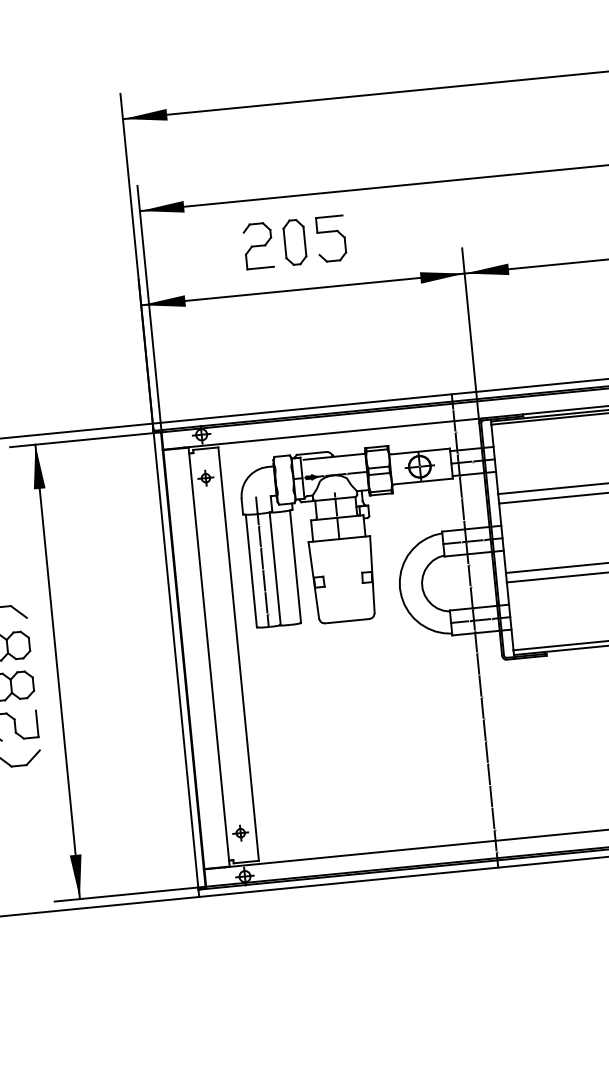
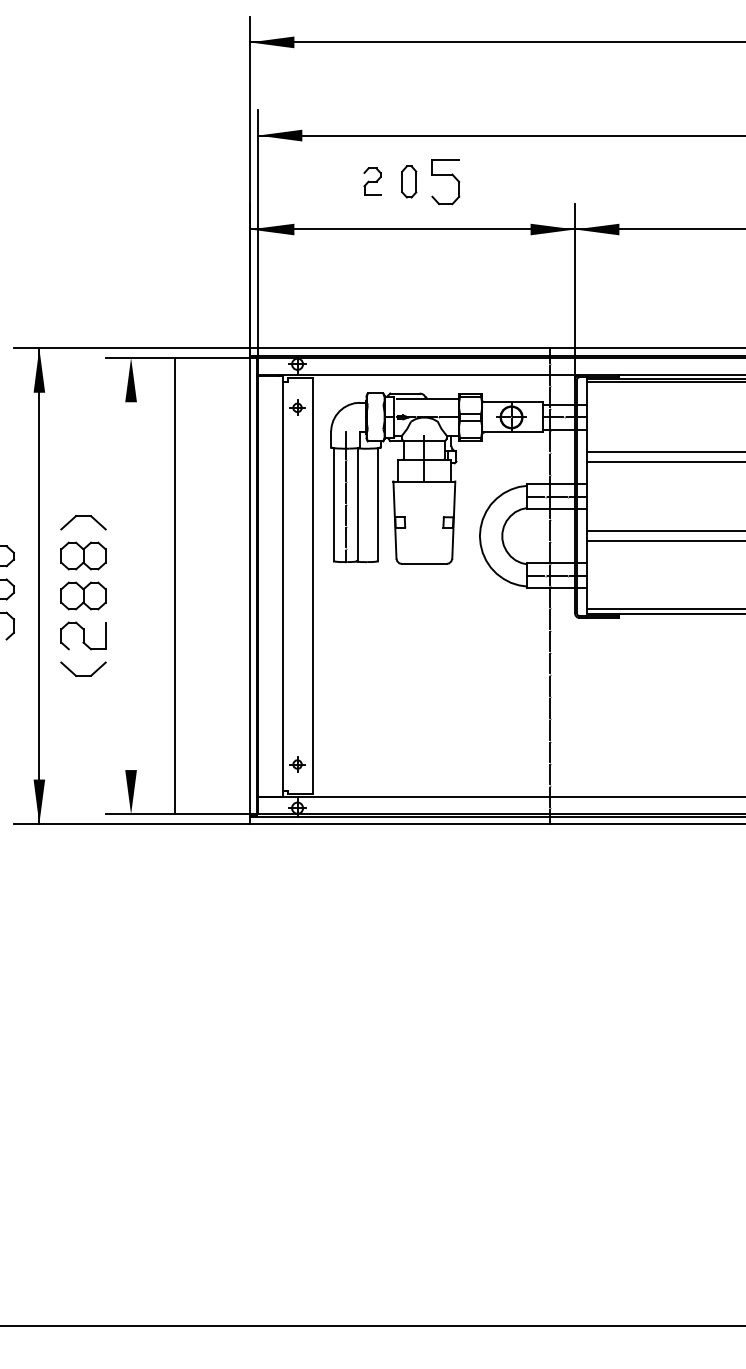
part: (295, 241) -> (409, 181), size x0.7
part: (258, 245) -> (372, 181), size x0.6
line: (58, 671) -> (175, 585), moved

